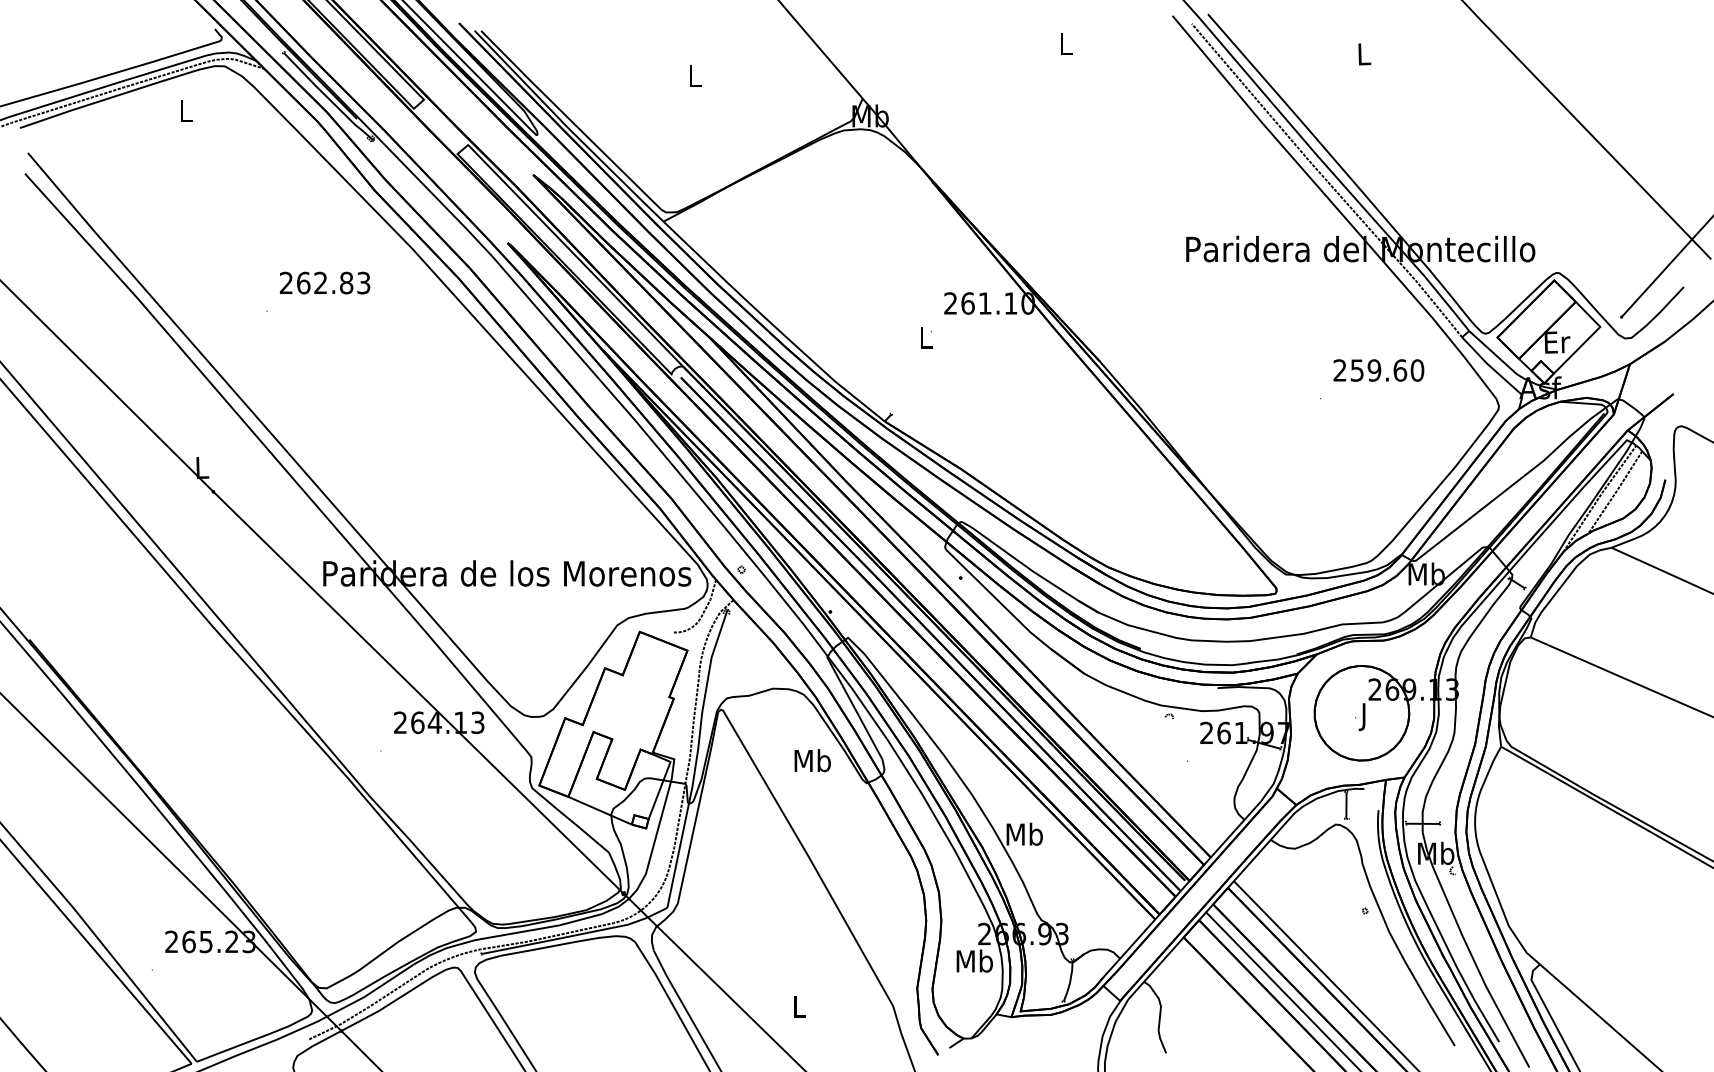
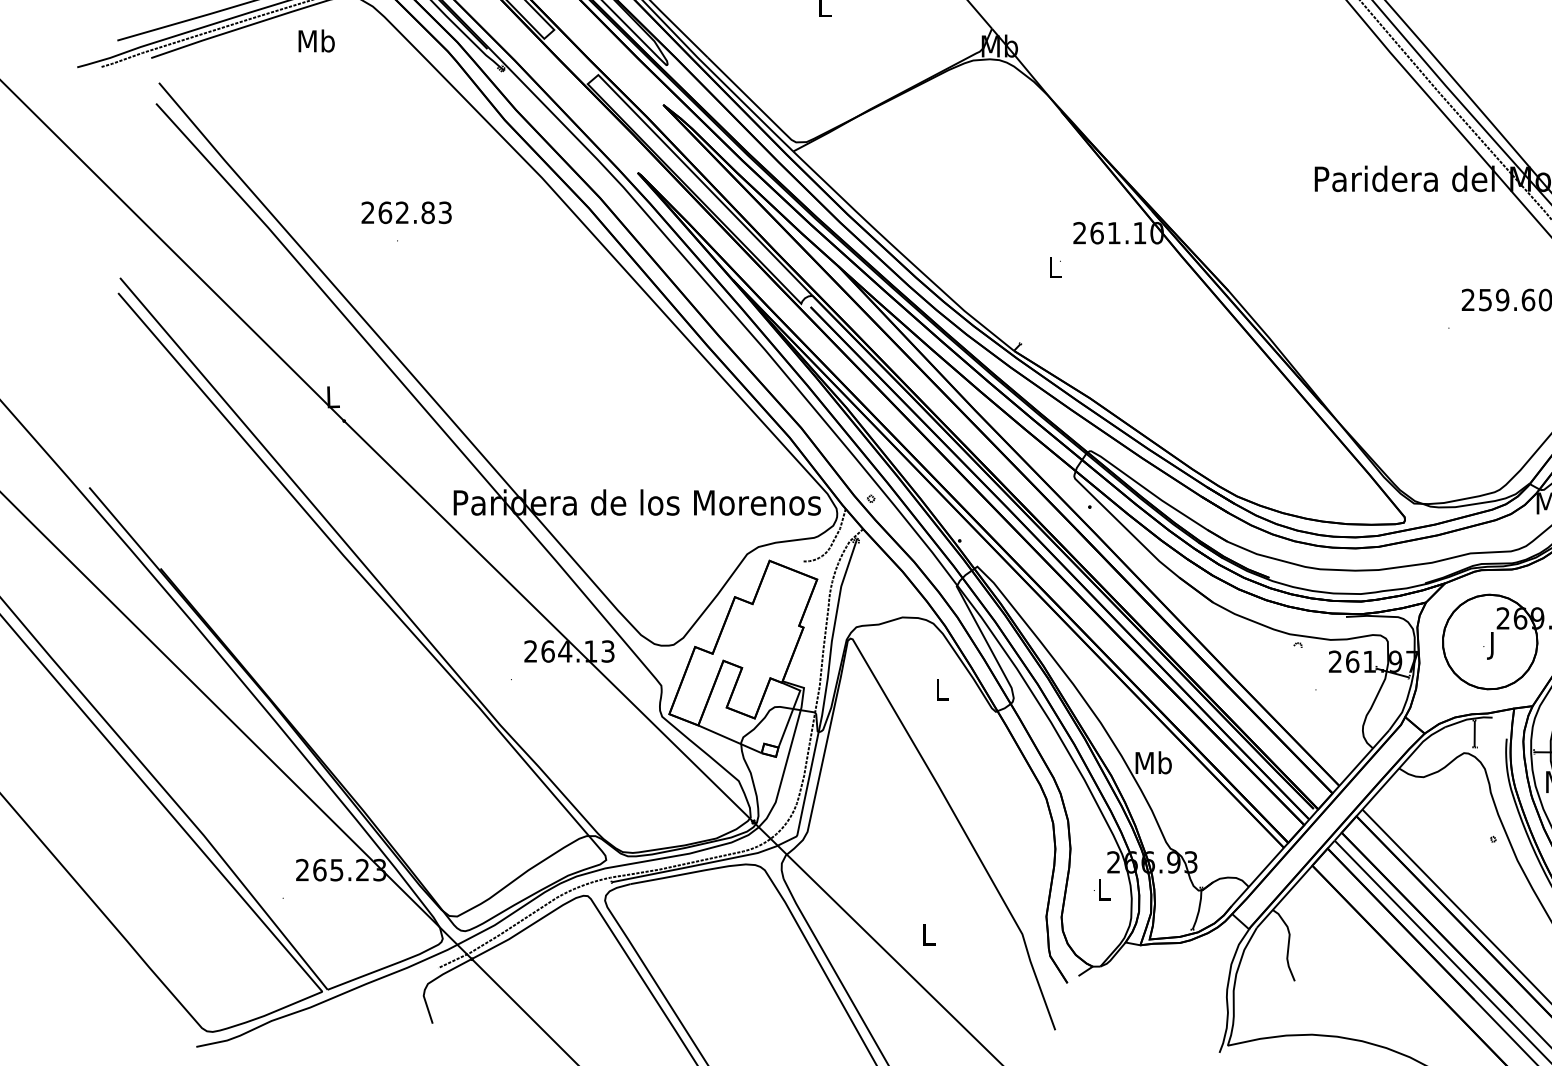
text: (185, 110) -> (316, 40), L -> Mb
text: (325, 282) -> (407, 212), moved
text: (812, 760) -> (941, 689), Mb -> L
text: (974, 960) -> (1103, 888), Mb -> L

